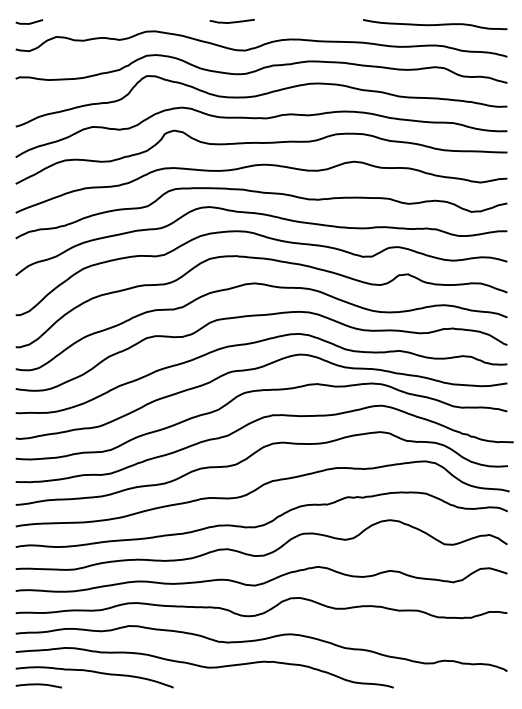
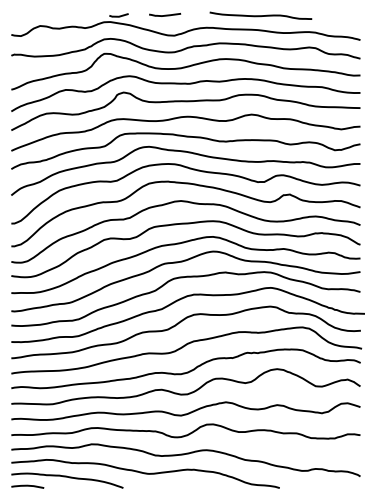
line: (30, 22) -> (119, 15), moved
curve: (435, 24) -> (261, 15), moved

